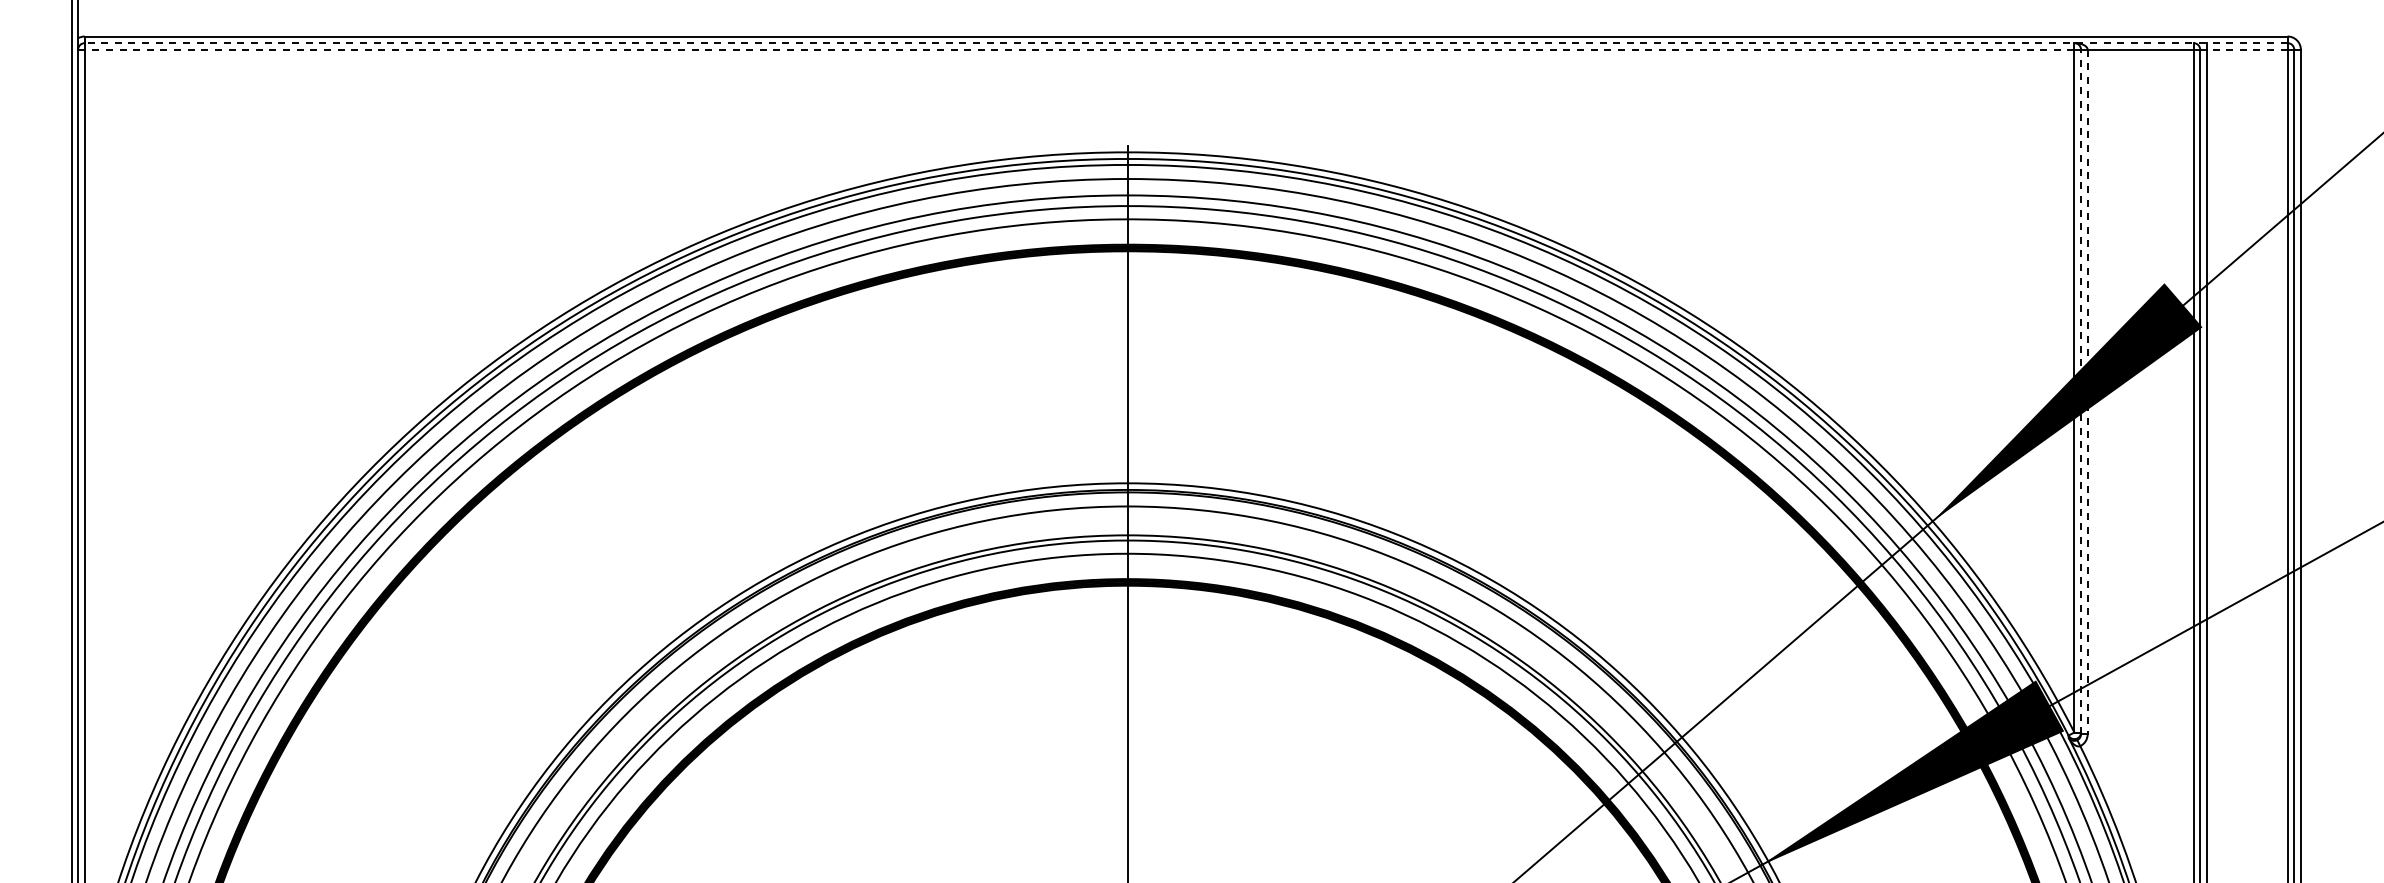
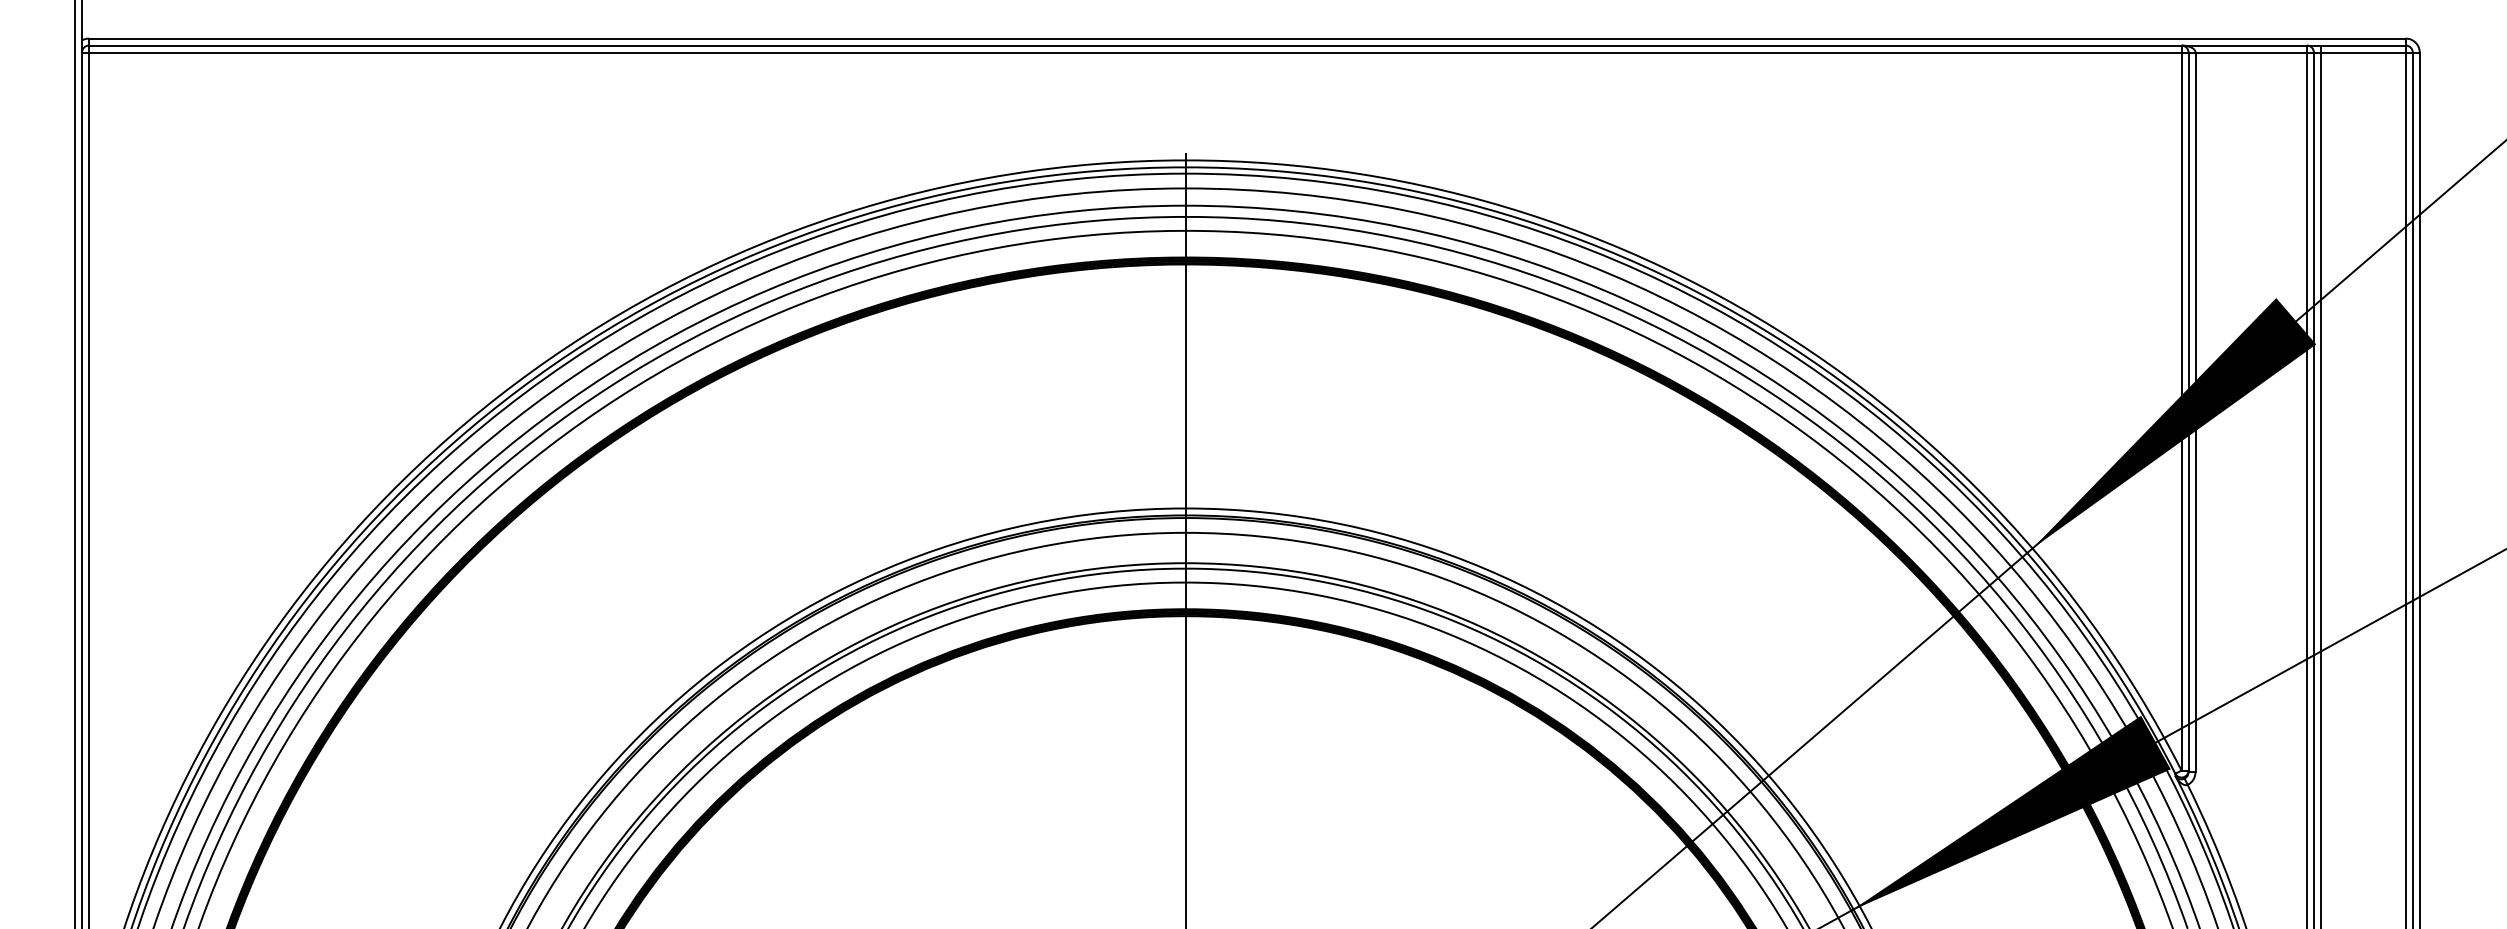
line: (1185, 43) -> (1246, 45), dashed -> solid
line: (1079, 49) -> (1135, 52), dashed -> solid
line: (2246, 49) -> (2362, 52), dashed -> solid
line: (2081, 391) -> (2188, 411), dashed -> solid
line: (2087, 392) -> (2195, 412), dashed -> solid

